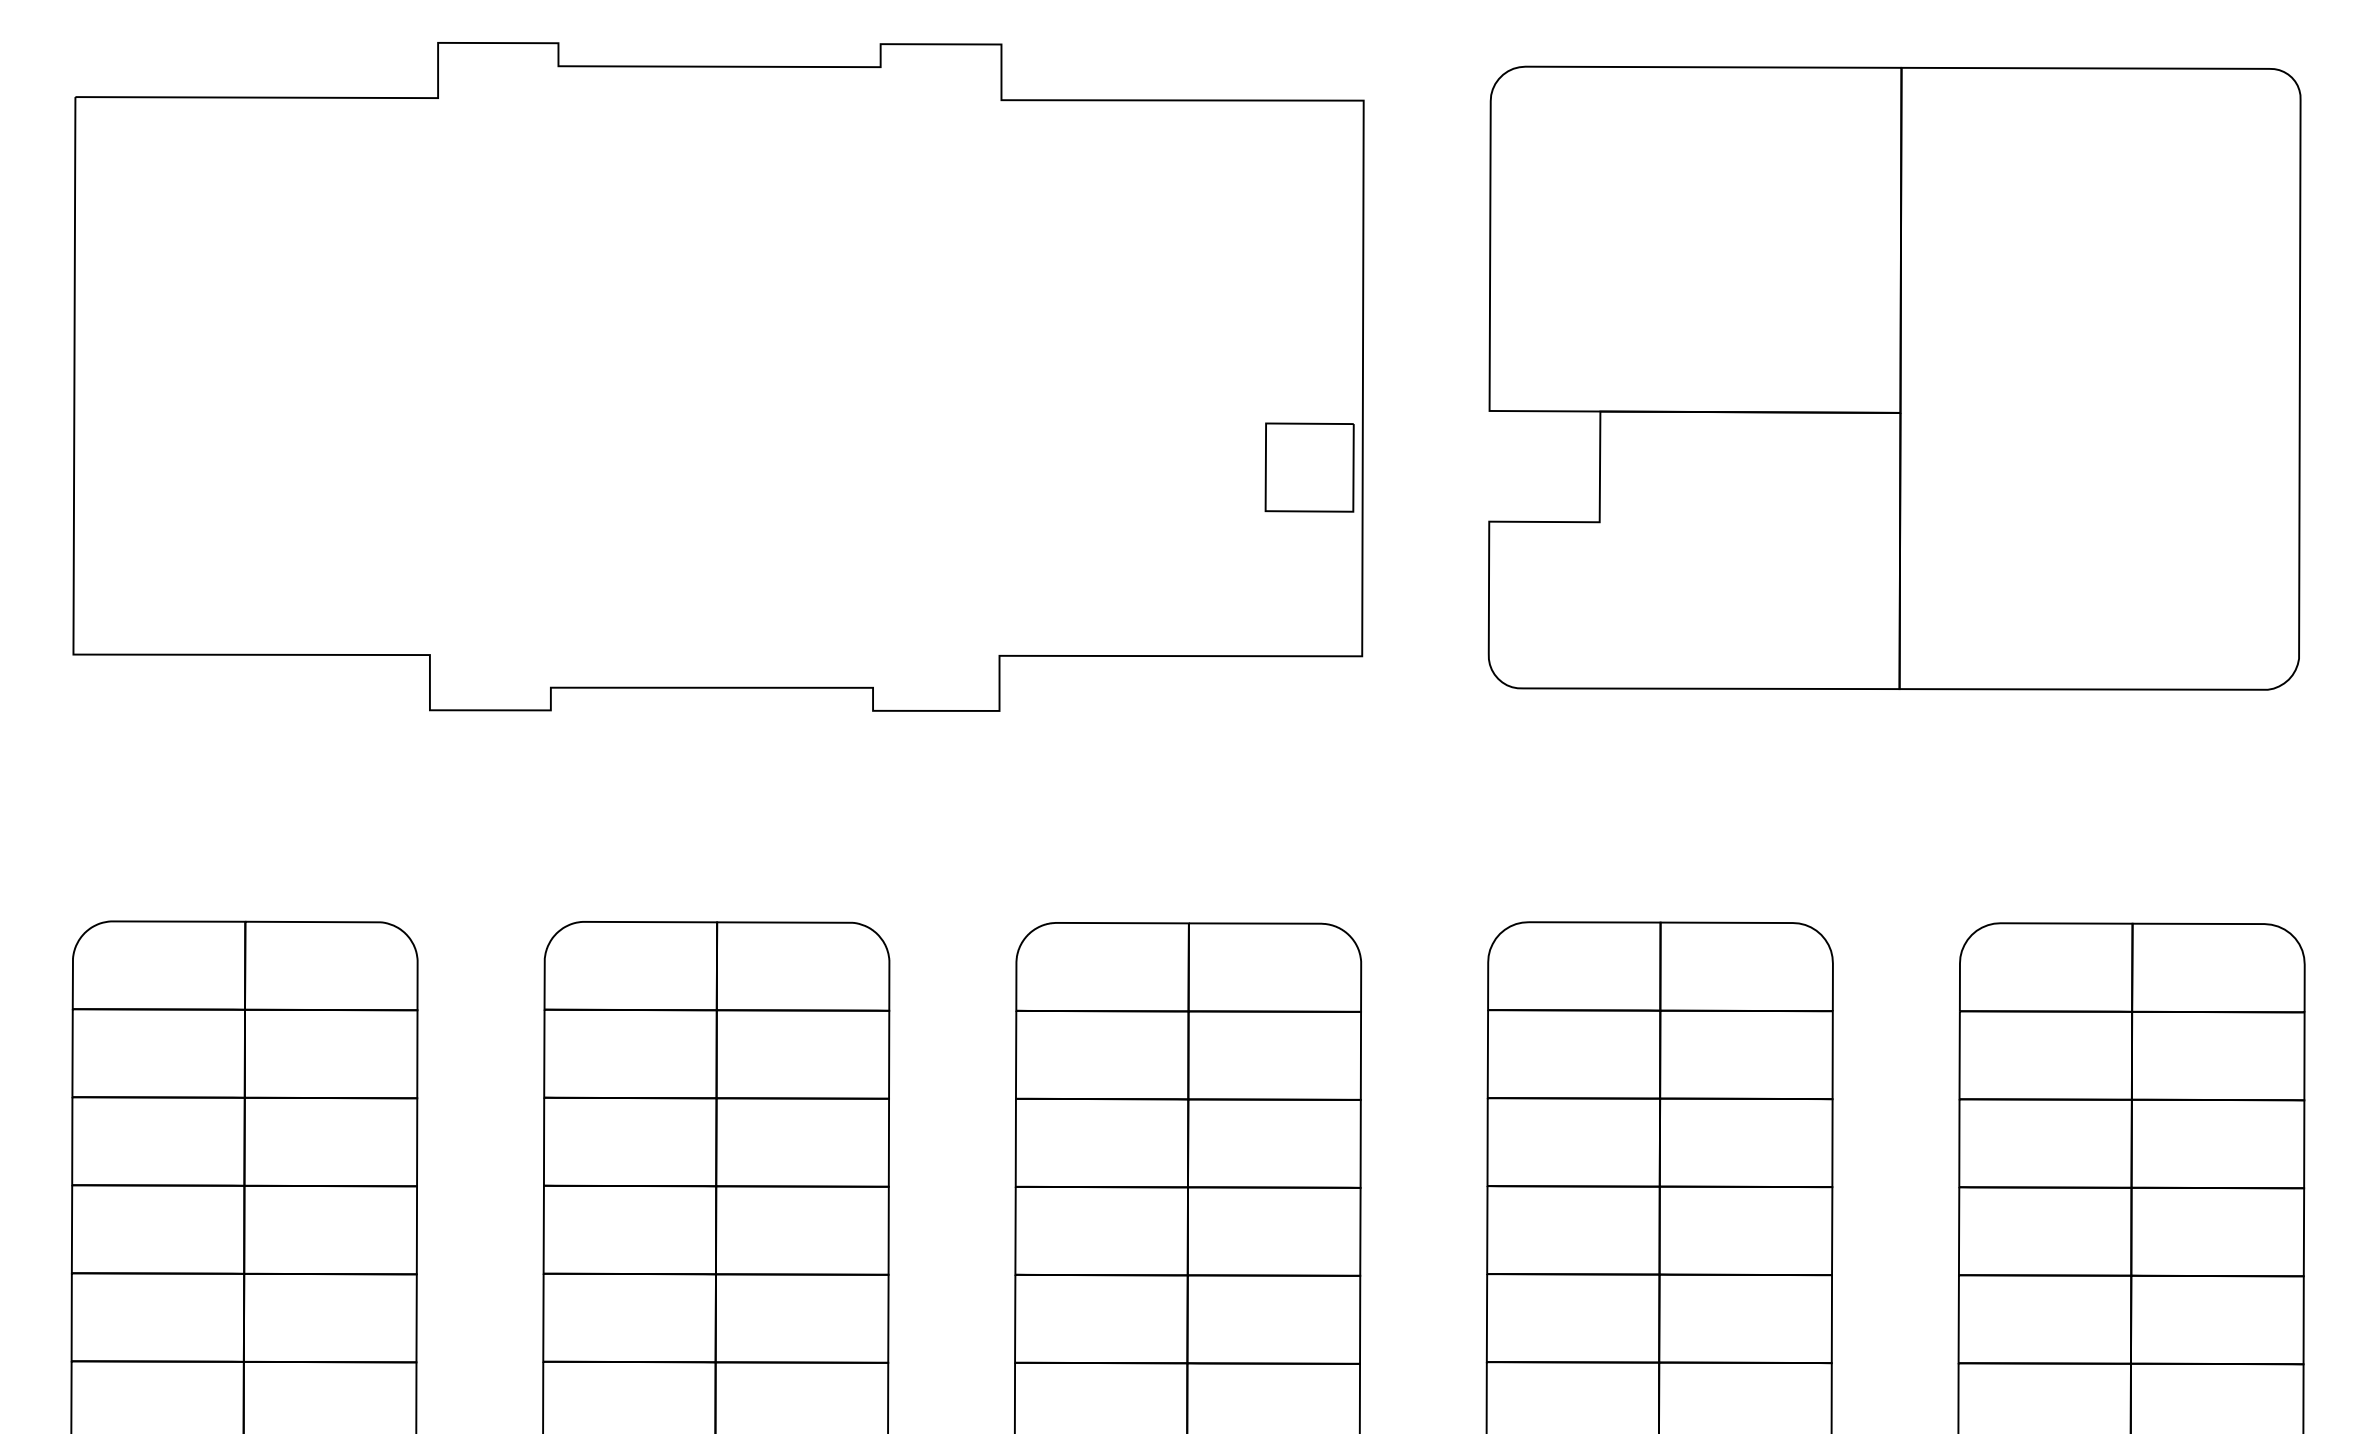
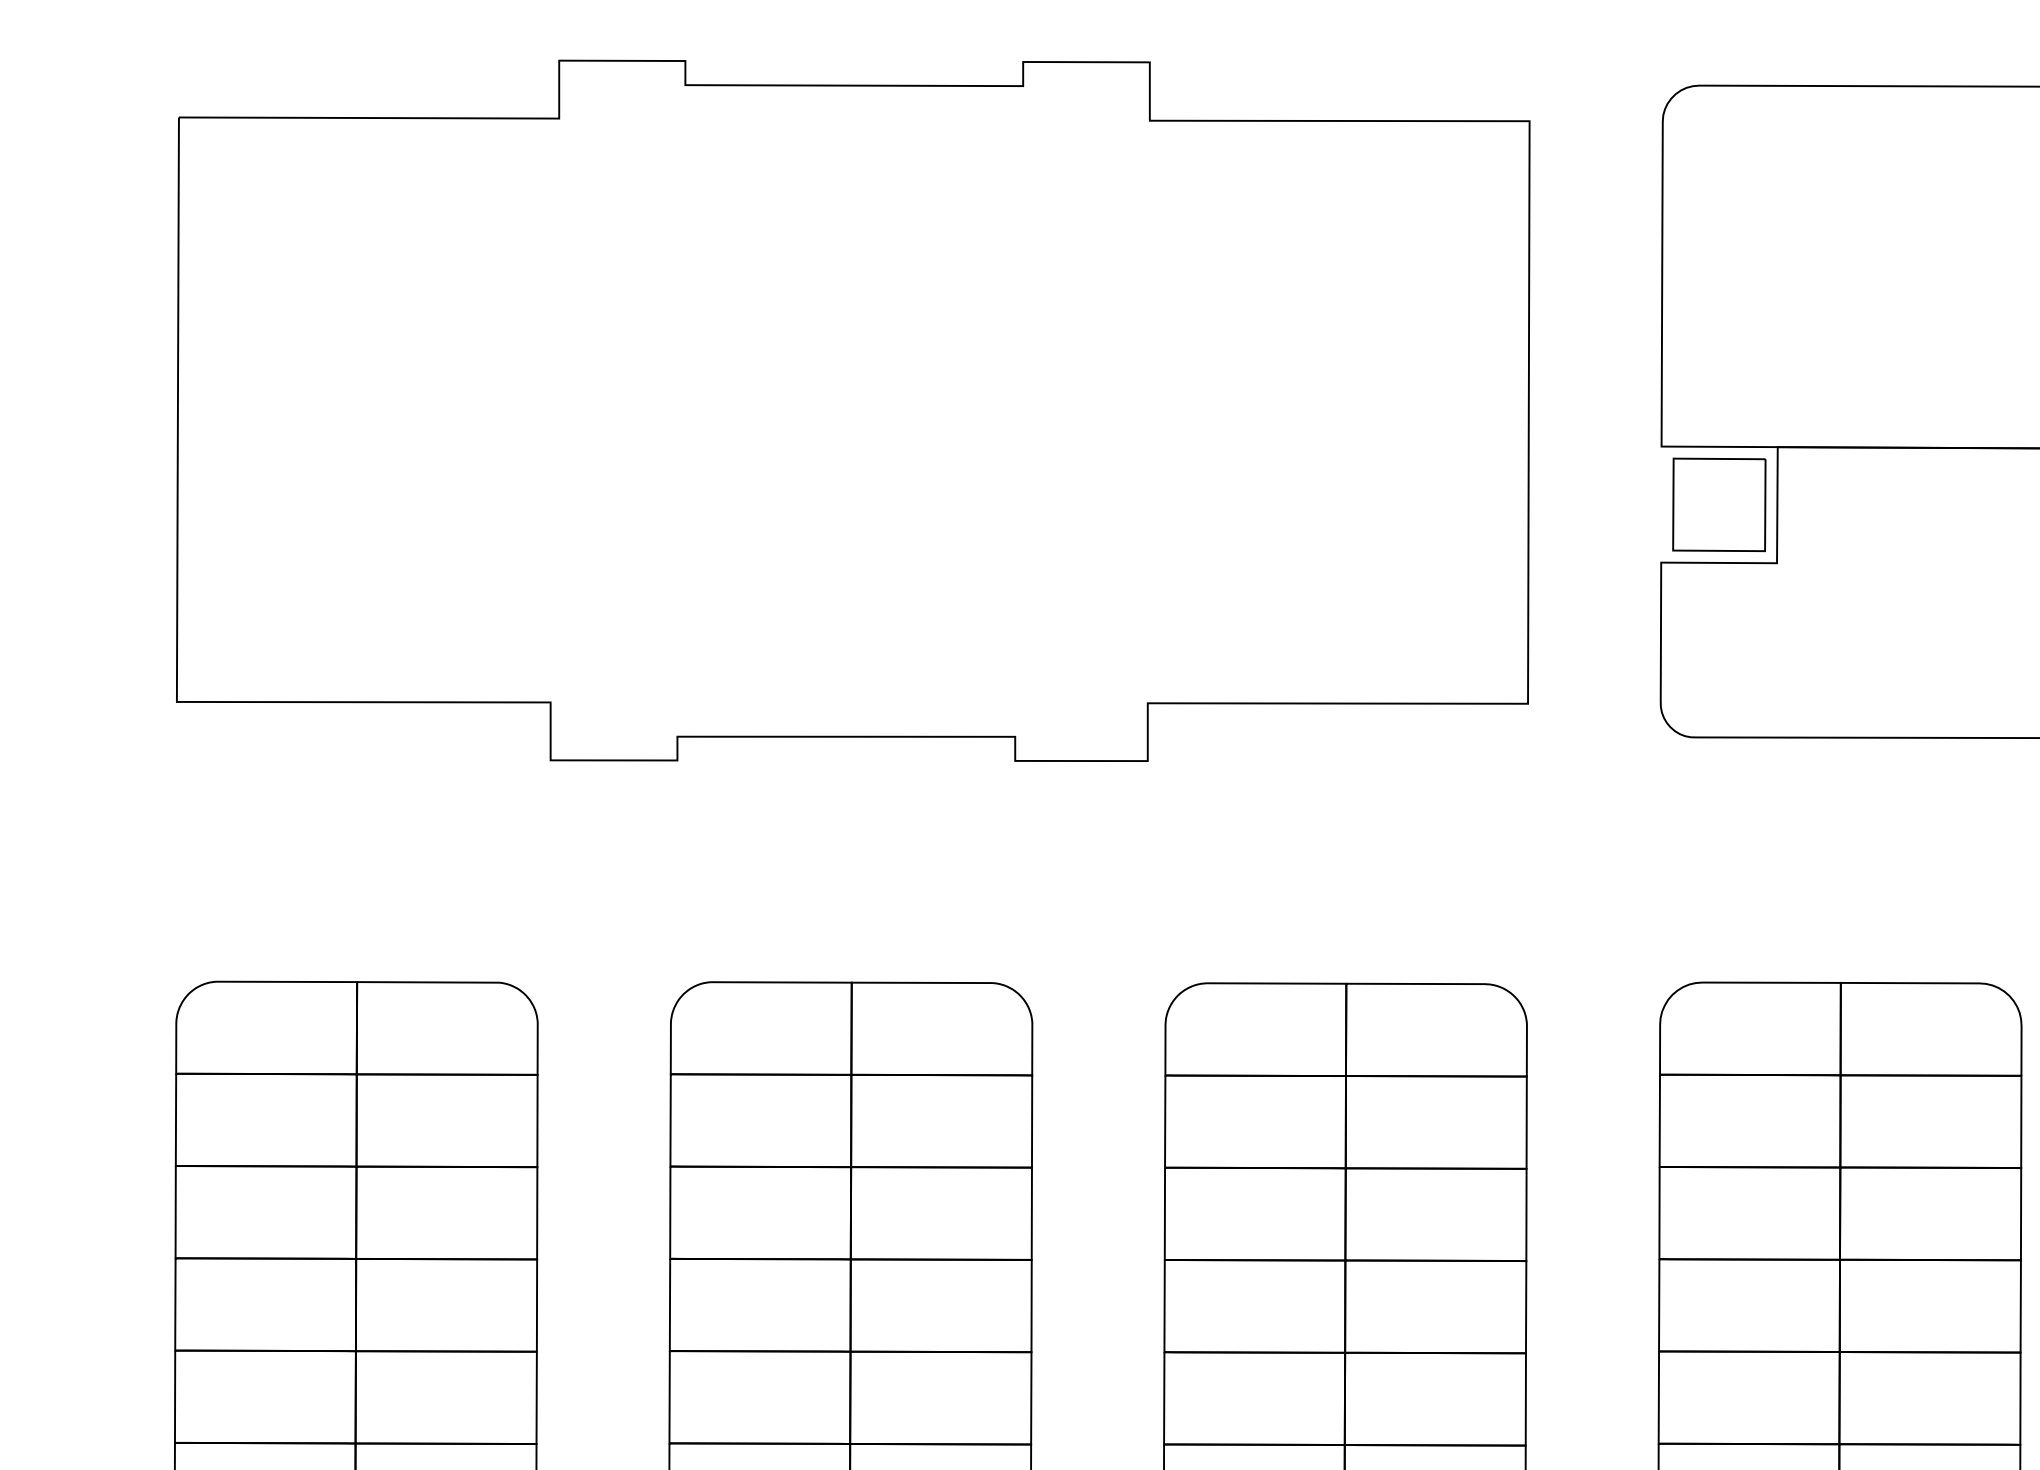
part: (1309, 467) -> (1719, 504), moved

